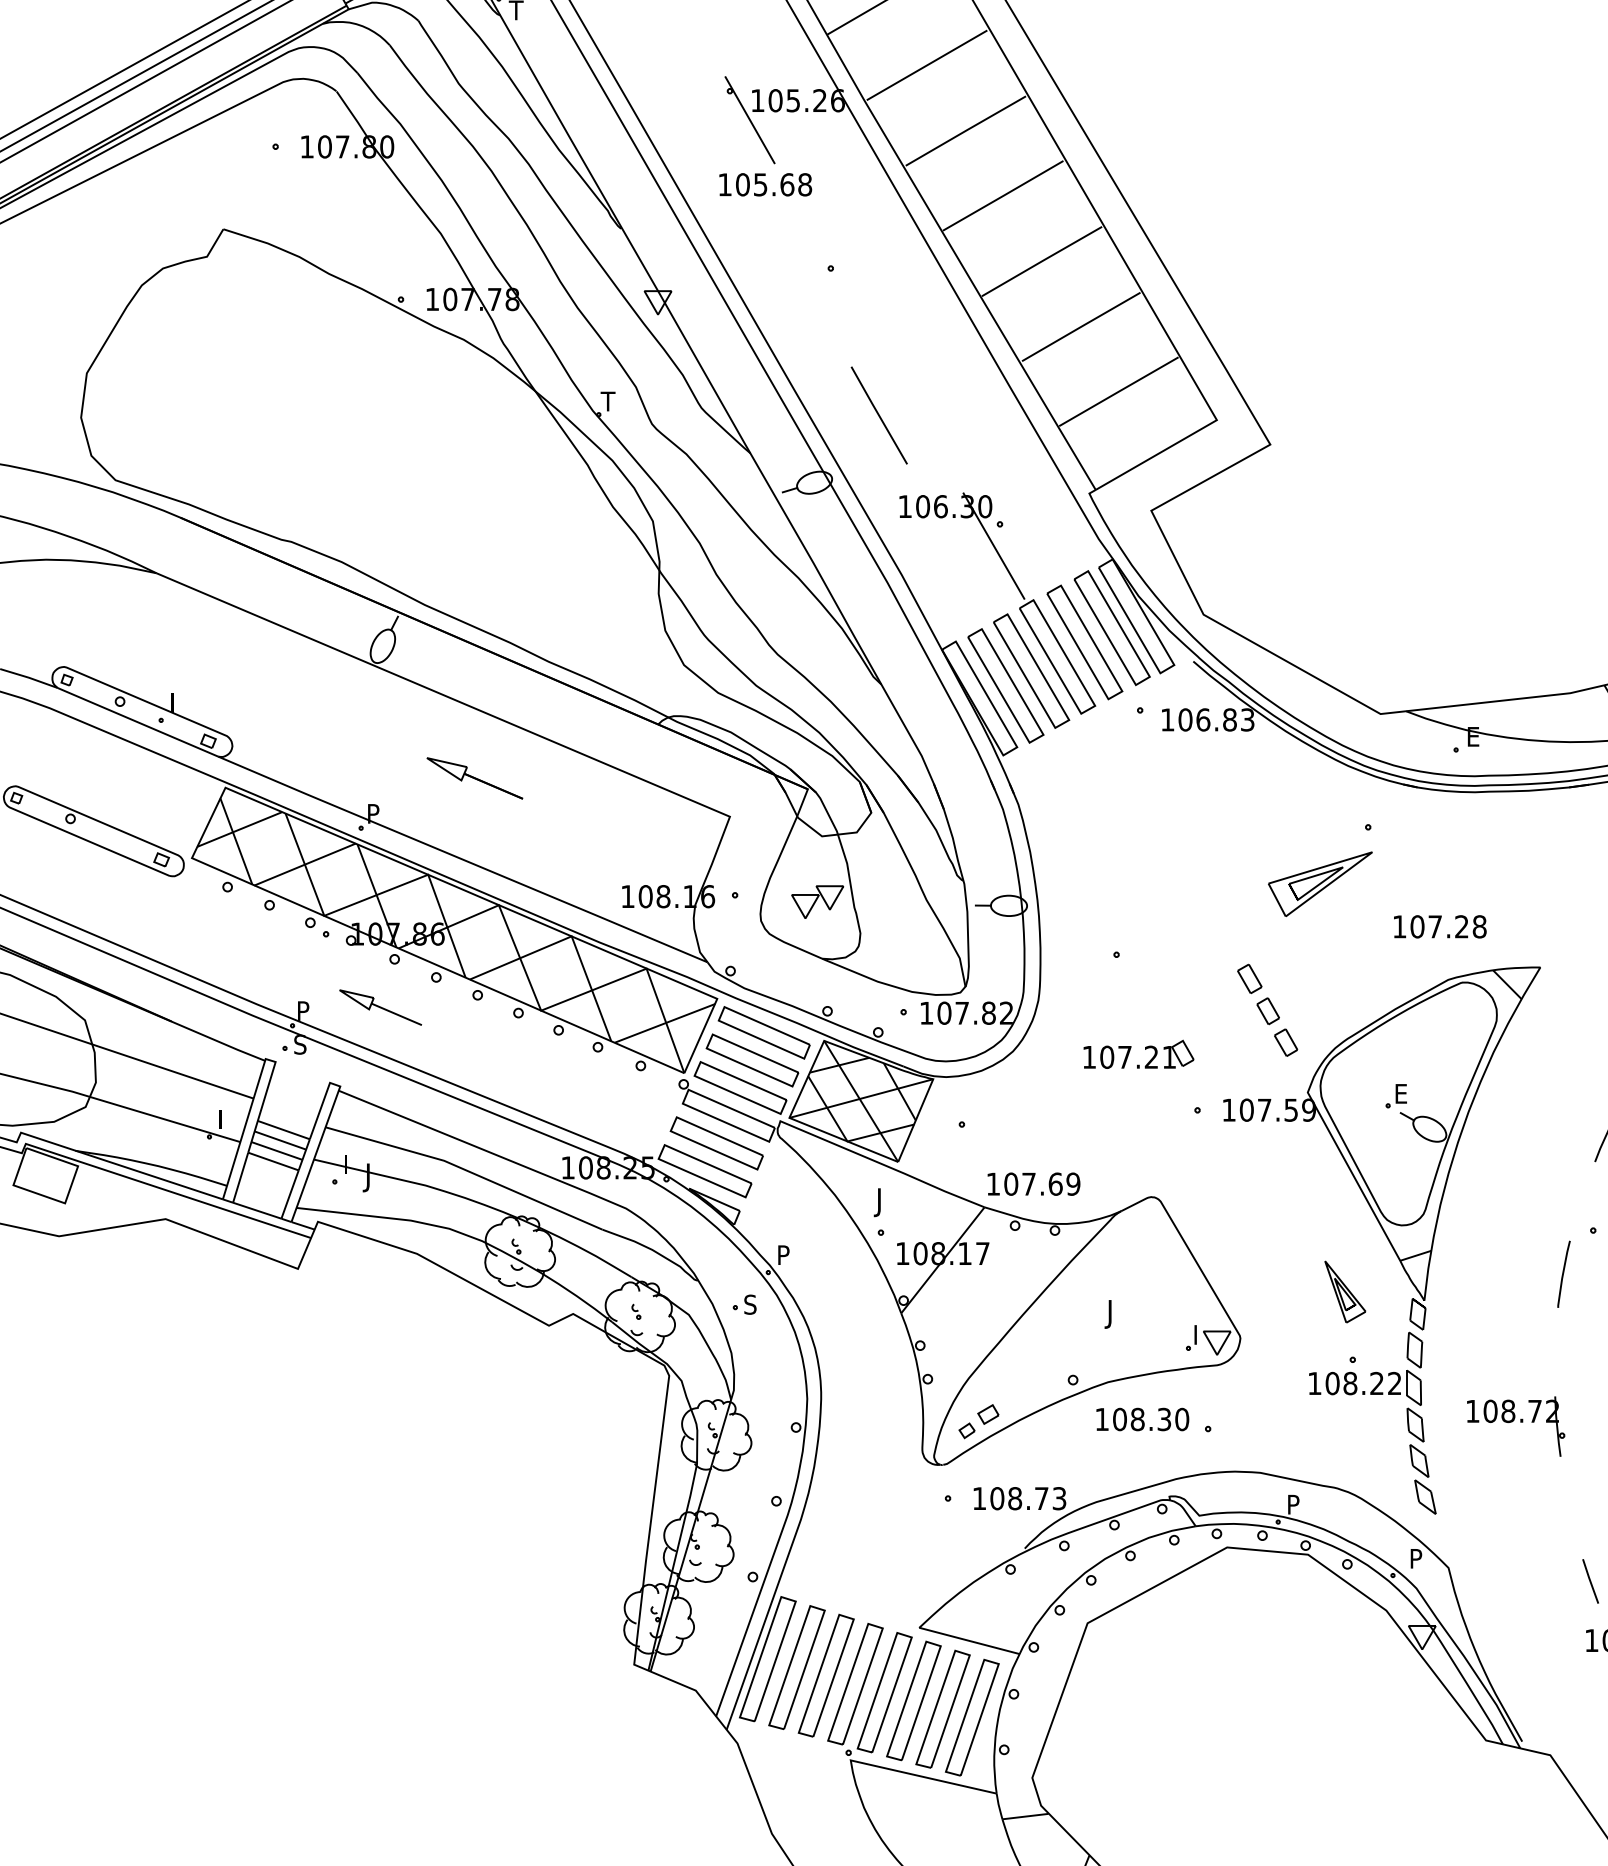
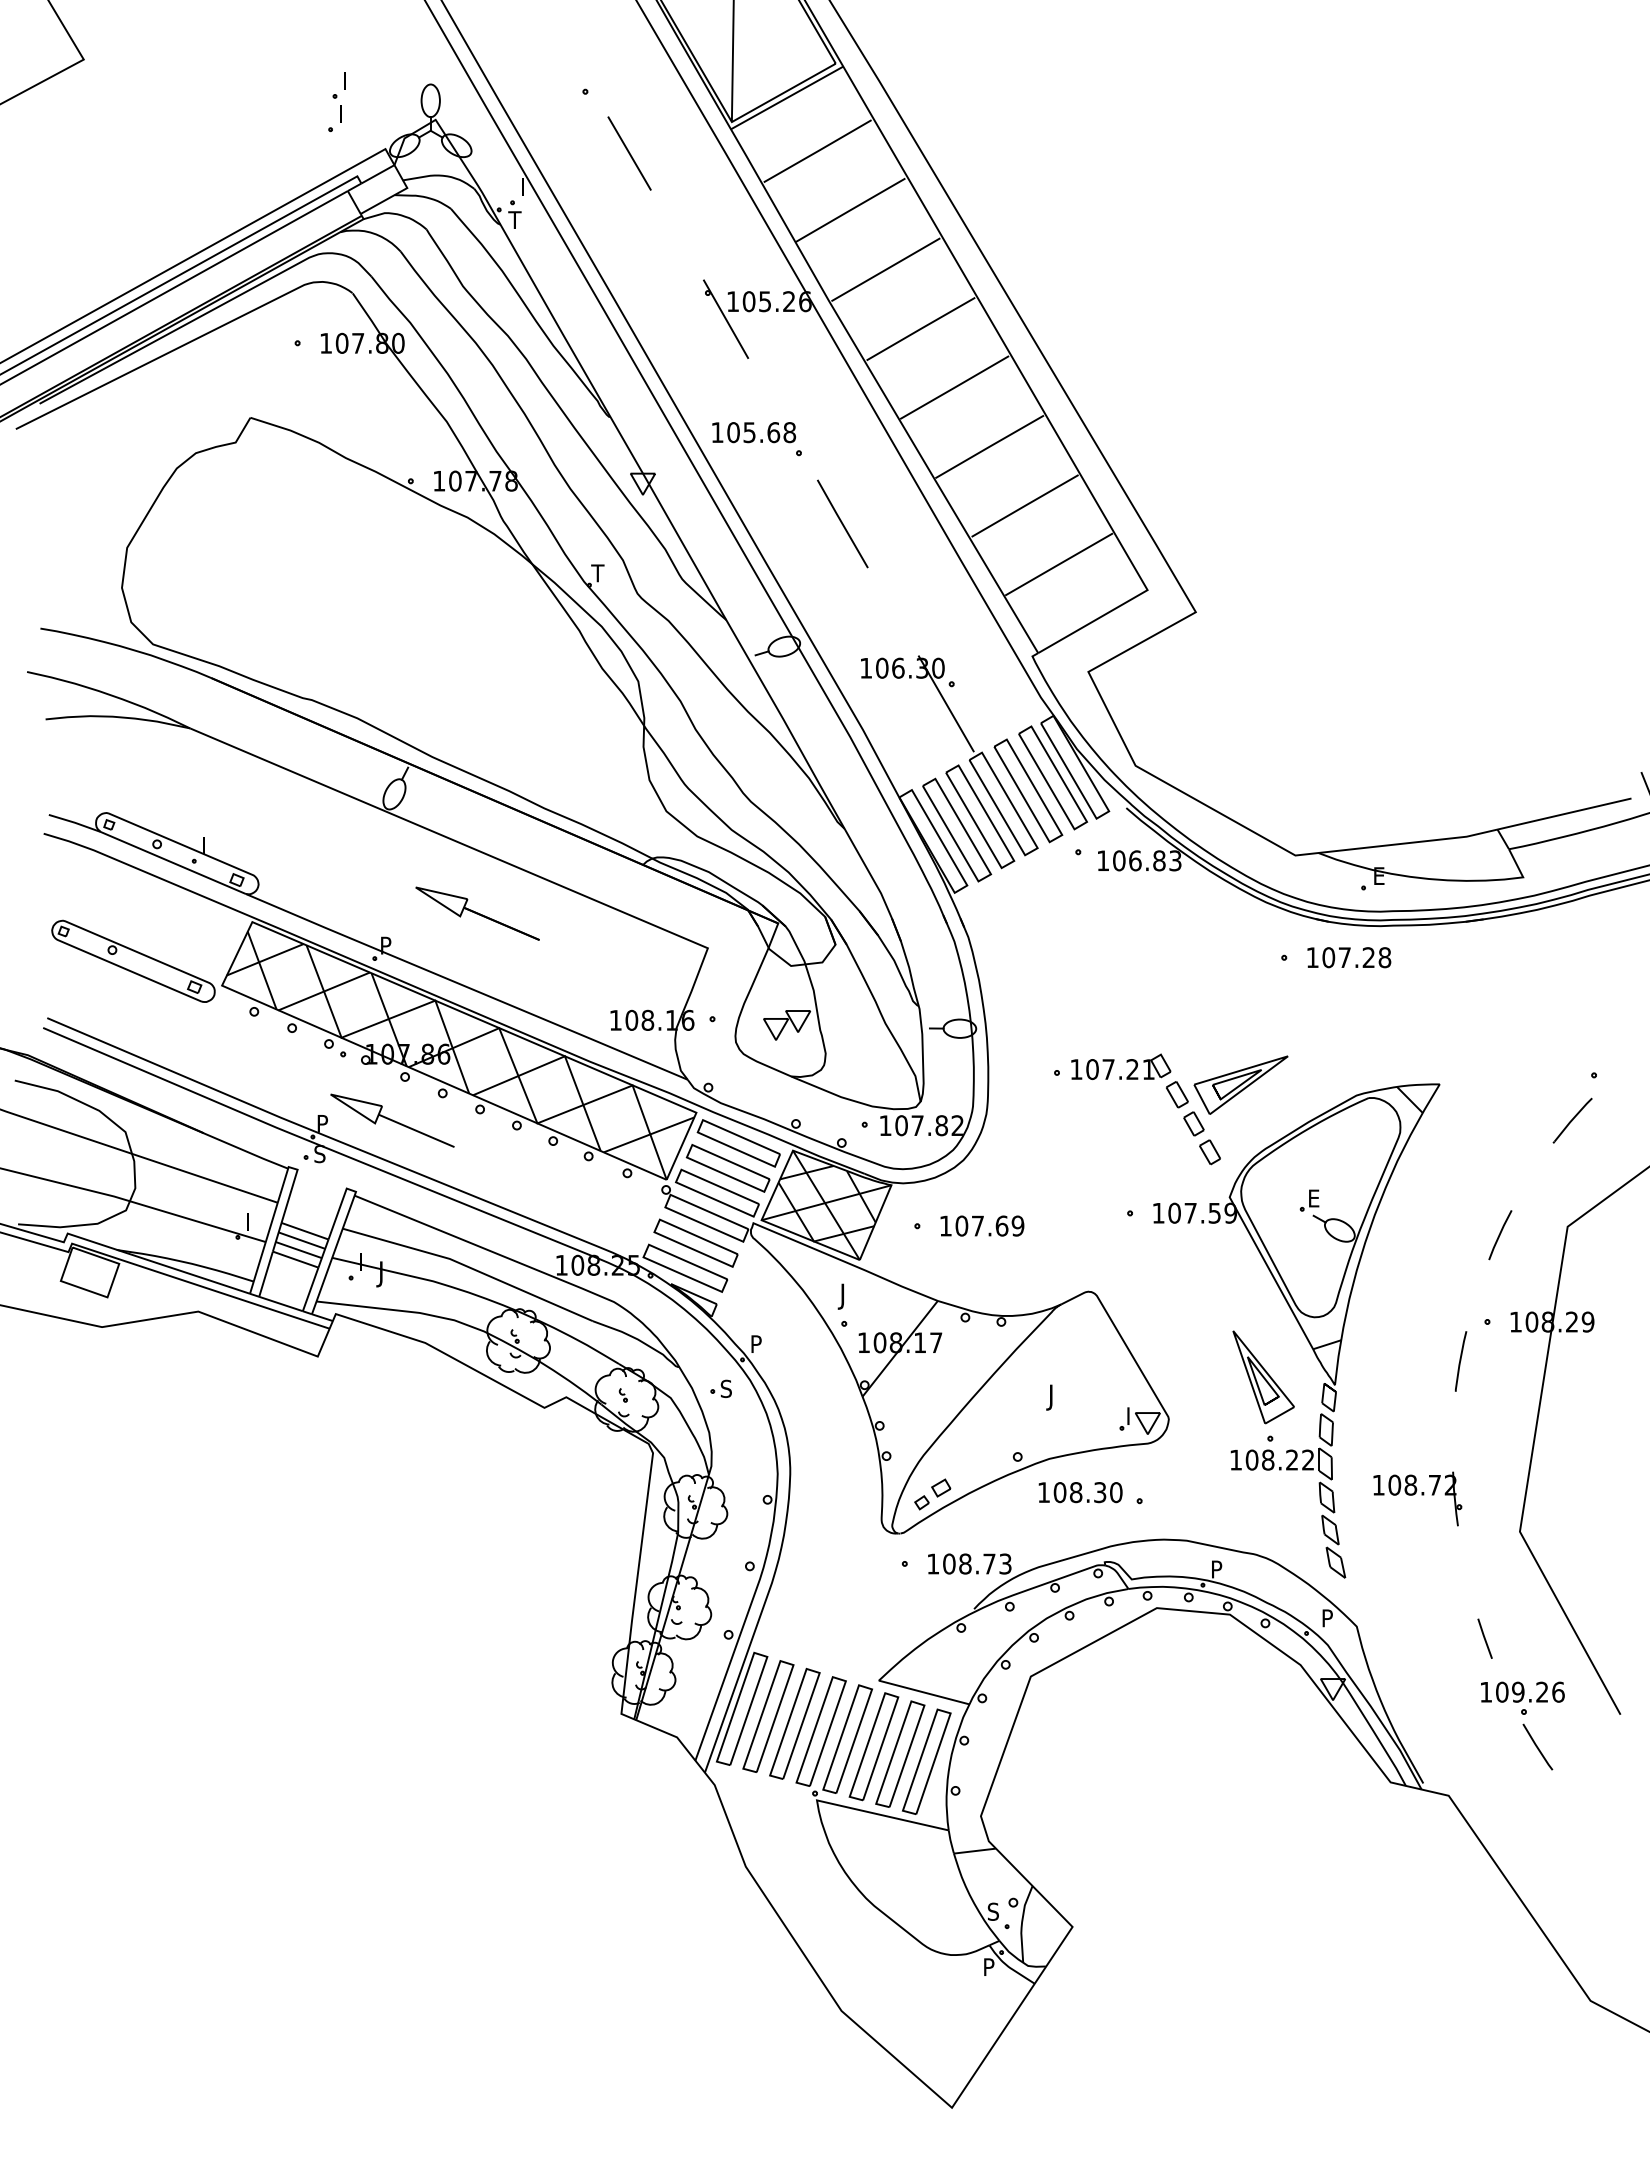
text: (764, 184) -> (753, 432), moved
line: (879, 415) -> (842, 523), moved
part: (474, 778) -> (477, 913), size x1.43
part: (1319, 883) -> (1240, 1084), moved
text: (1440, 926) -> (1349, 957), moved
part: (380, 1007) -> (392, 1120), size x1.67
part: (1144, 1049) -> (1126, 1062), moved
text: (1034, 1183) -> (982, 1225), moved
part: (1345, 1292) -> (1263, 1377), size x1.67

